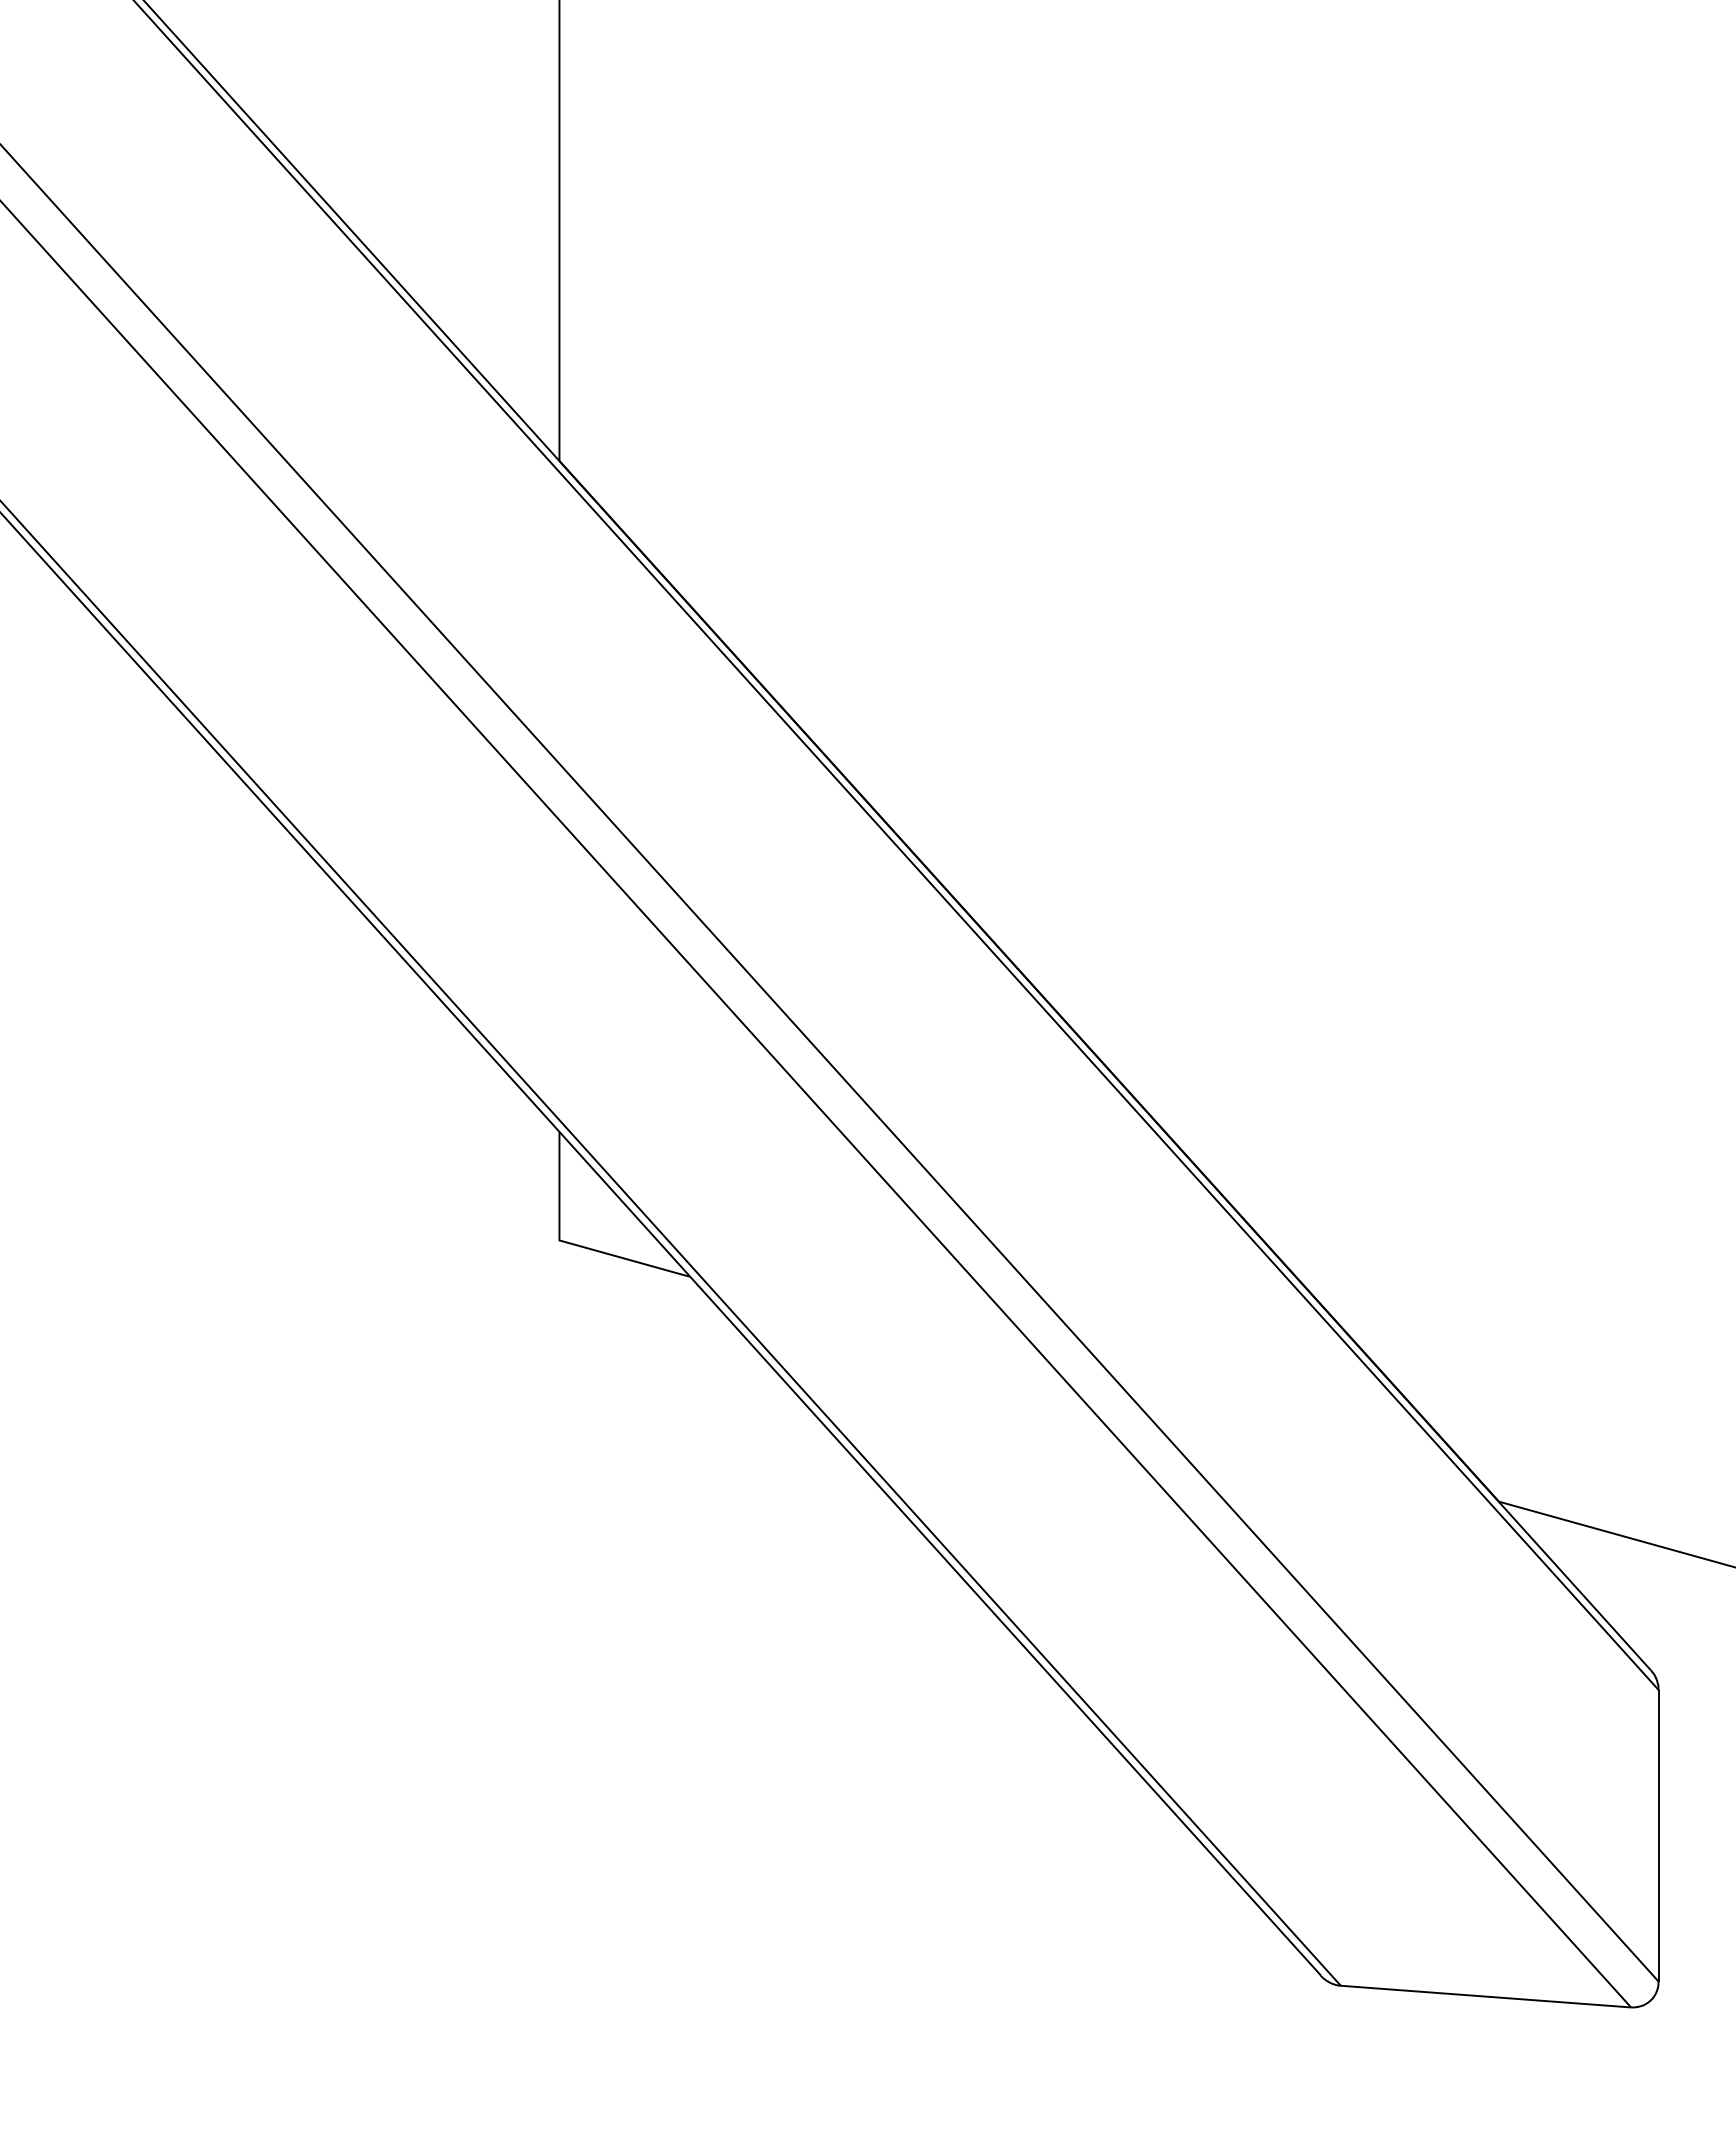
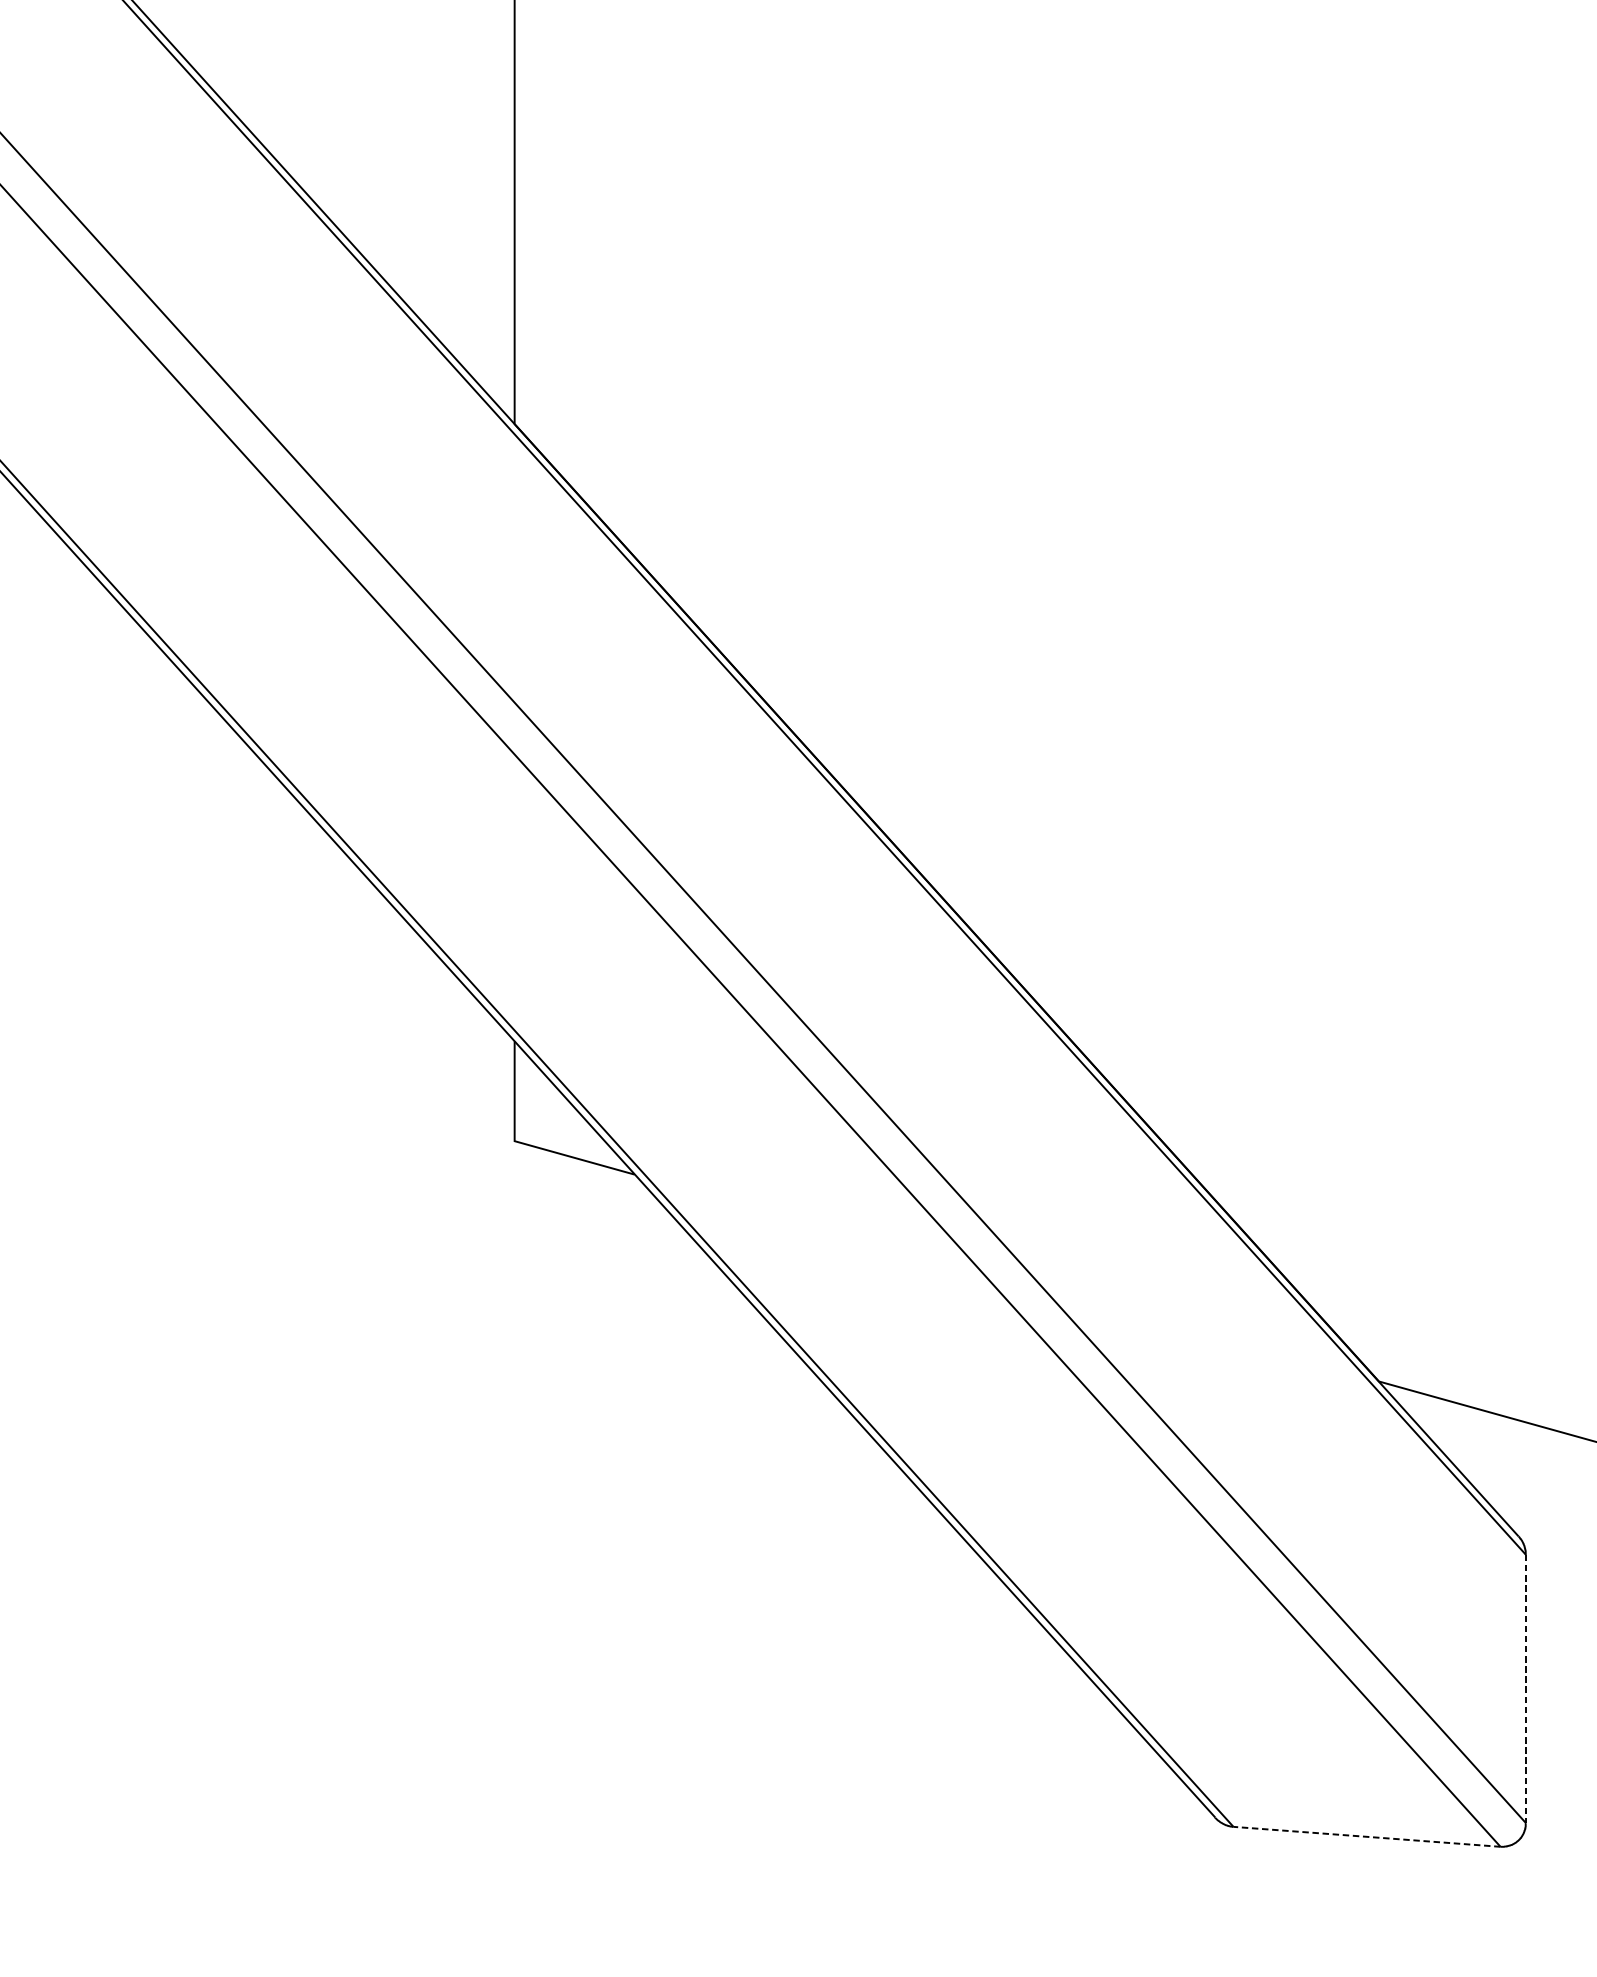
line: (1658, 1835) -> (1525, 1688), solid -> dashed
line: (1485, 1996) -> (1366, 1836), solid -> dashed

